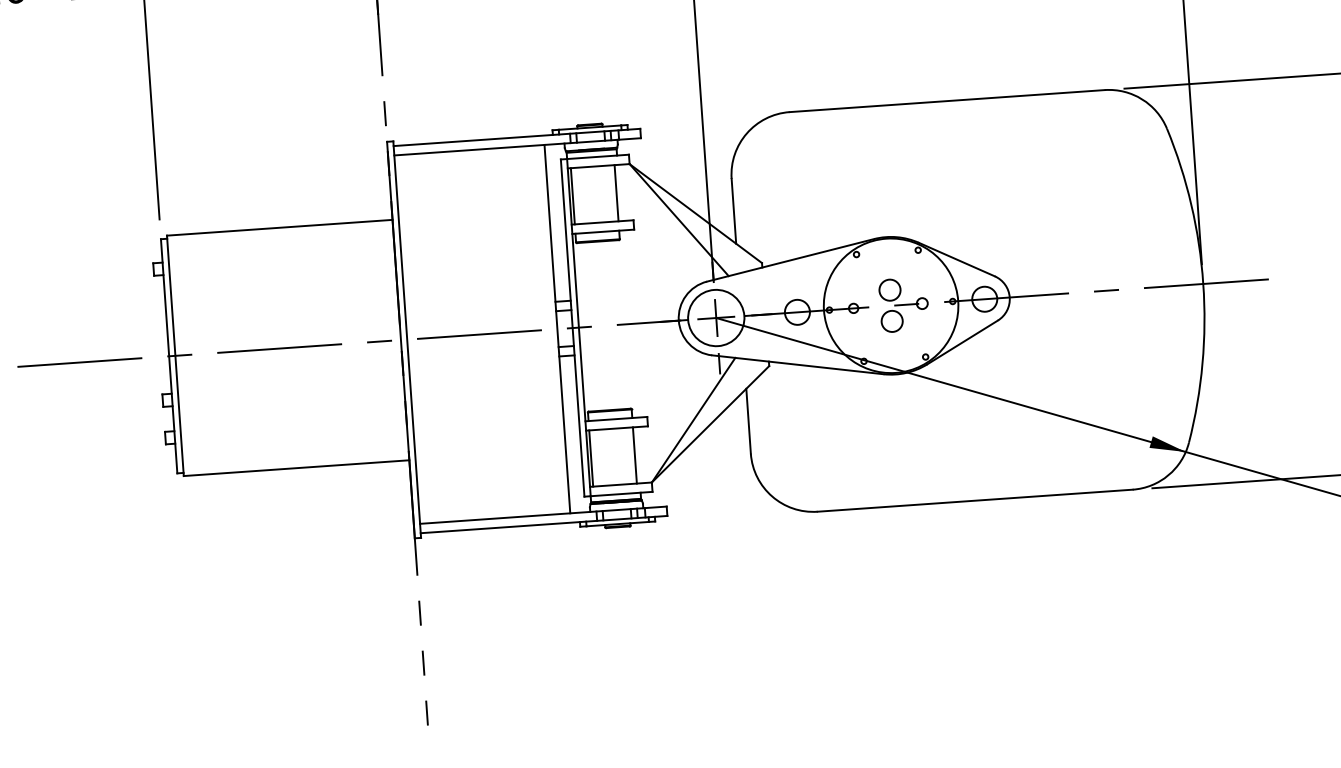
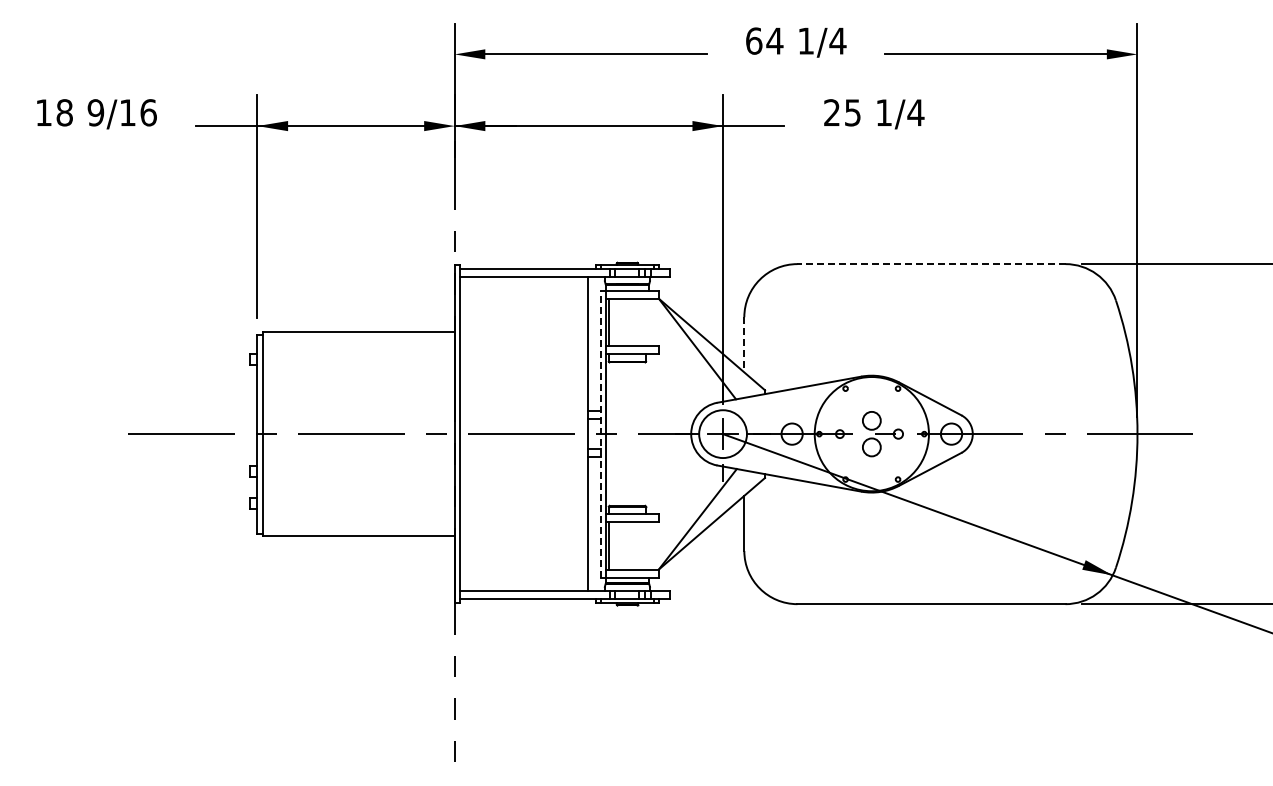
line: (947, 101) -> (931, 264), solid -> dashed
line: (617, 193) -> (646, 322), removed
line: (734, 210) -> (744, 344), solid -> dashed
line: (572, 327) -> (600, 433), solid -> dashed
line: (635, 455) -> (646, 545), removed

